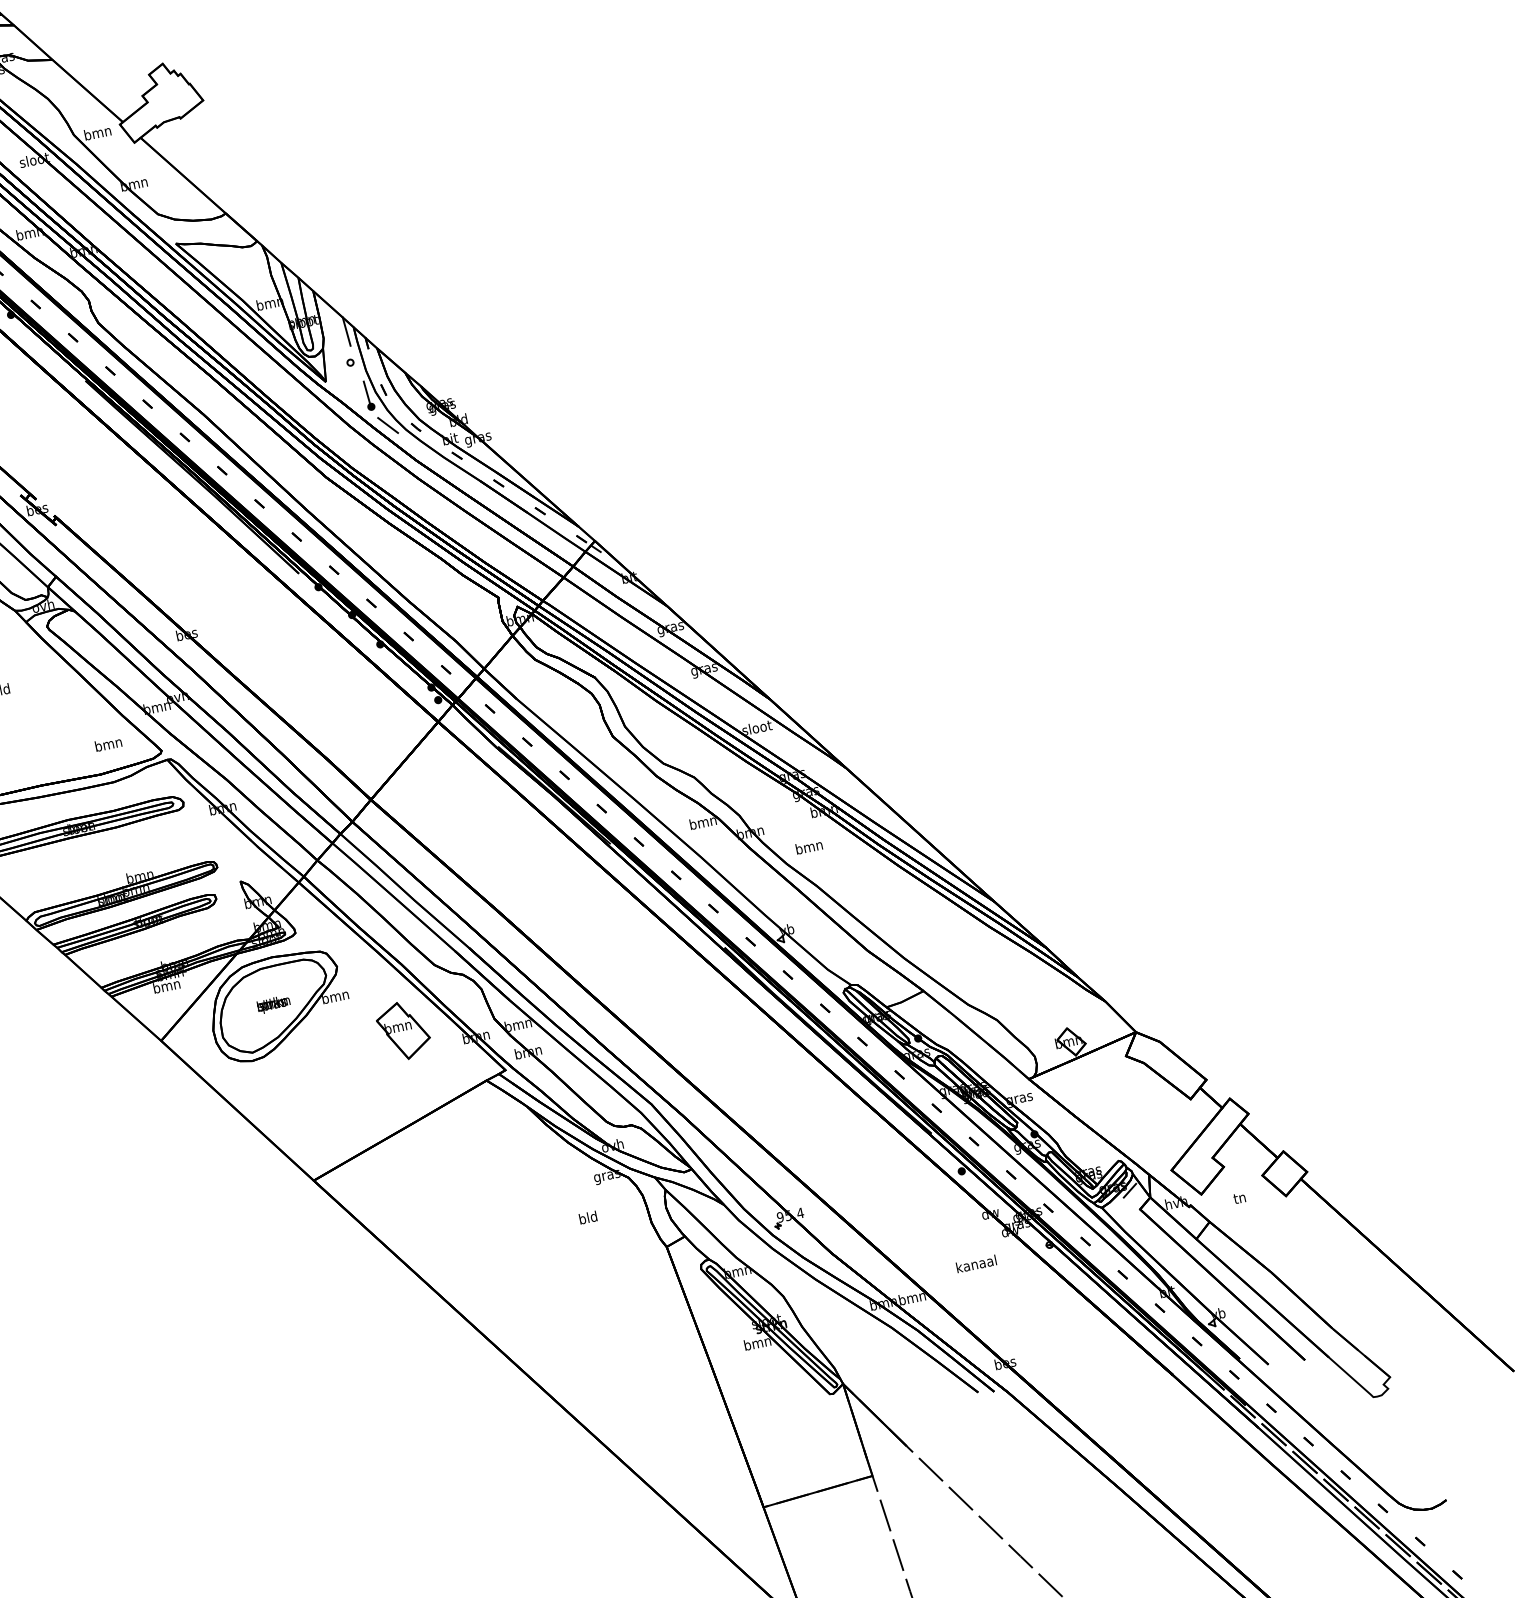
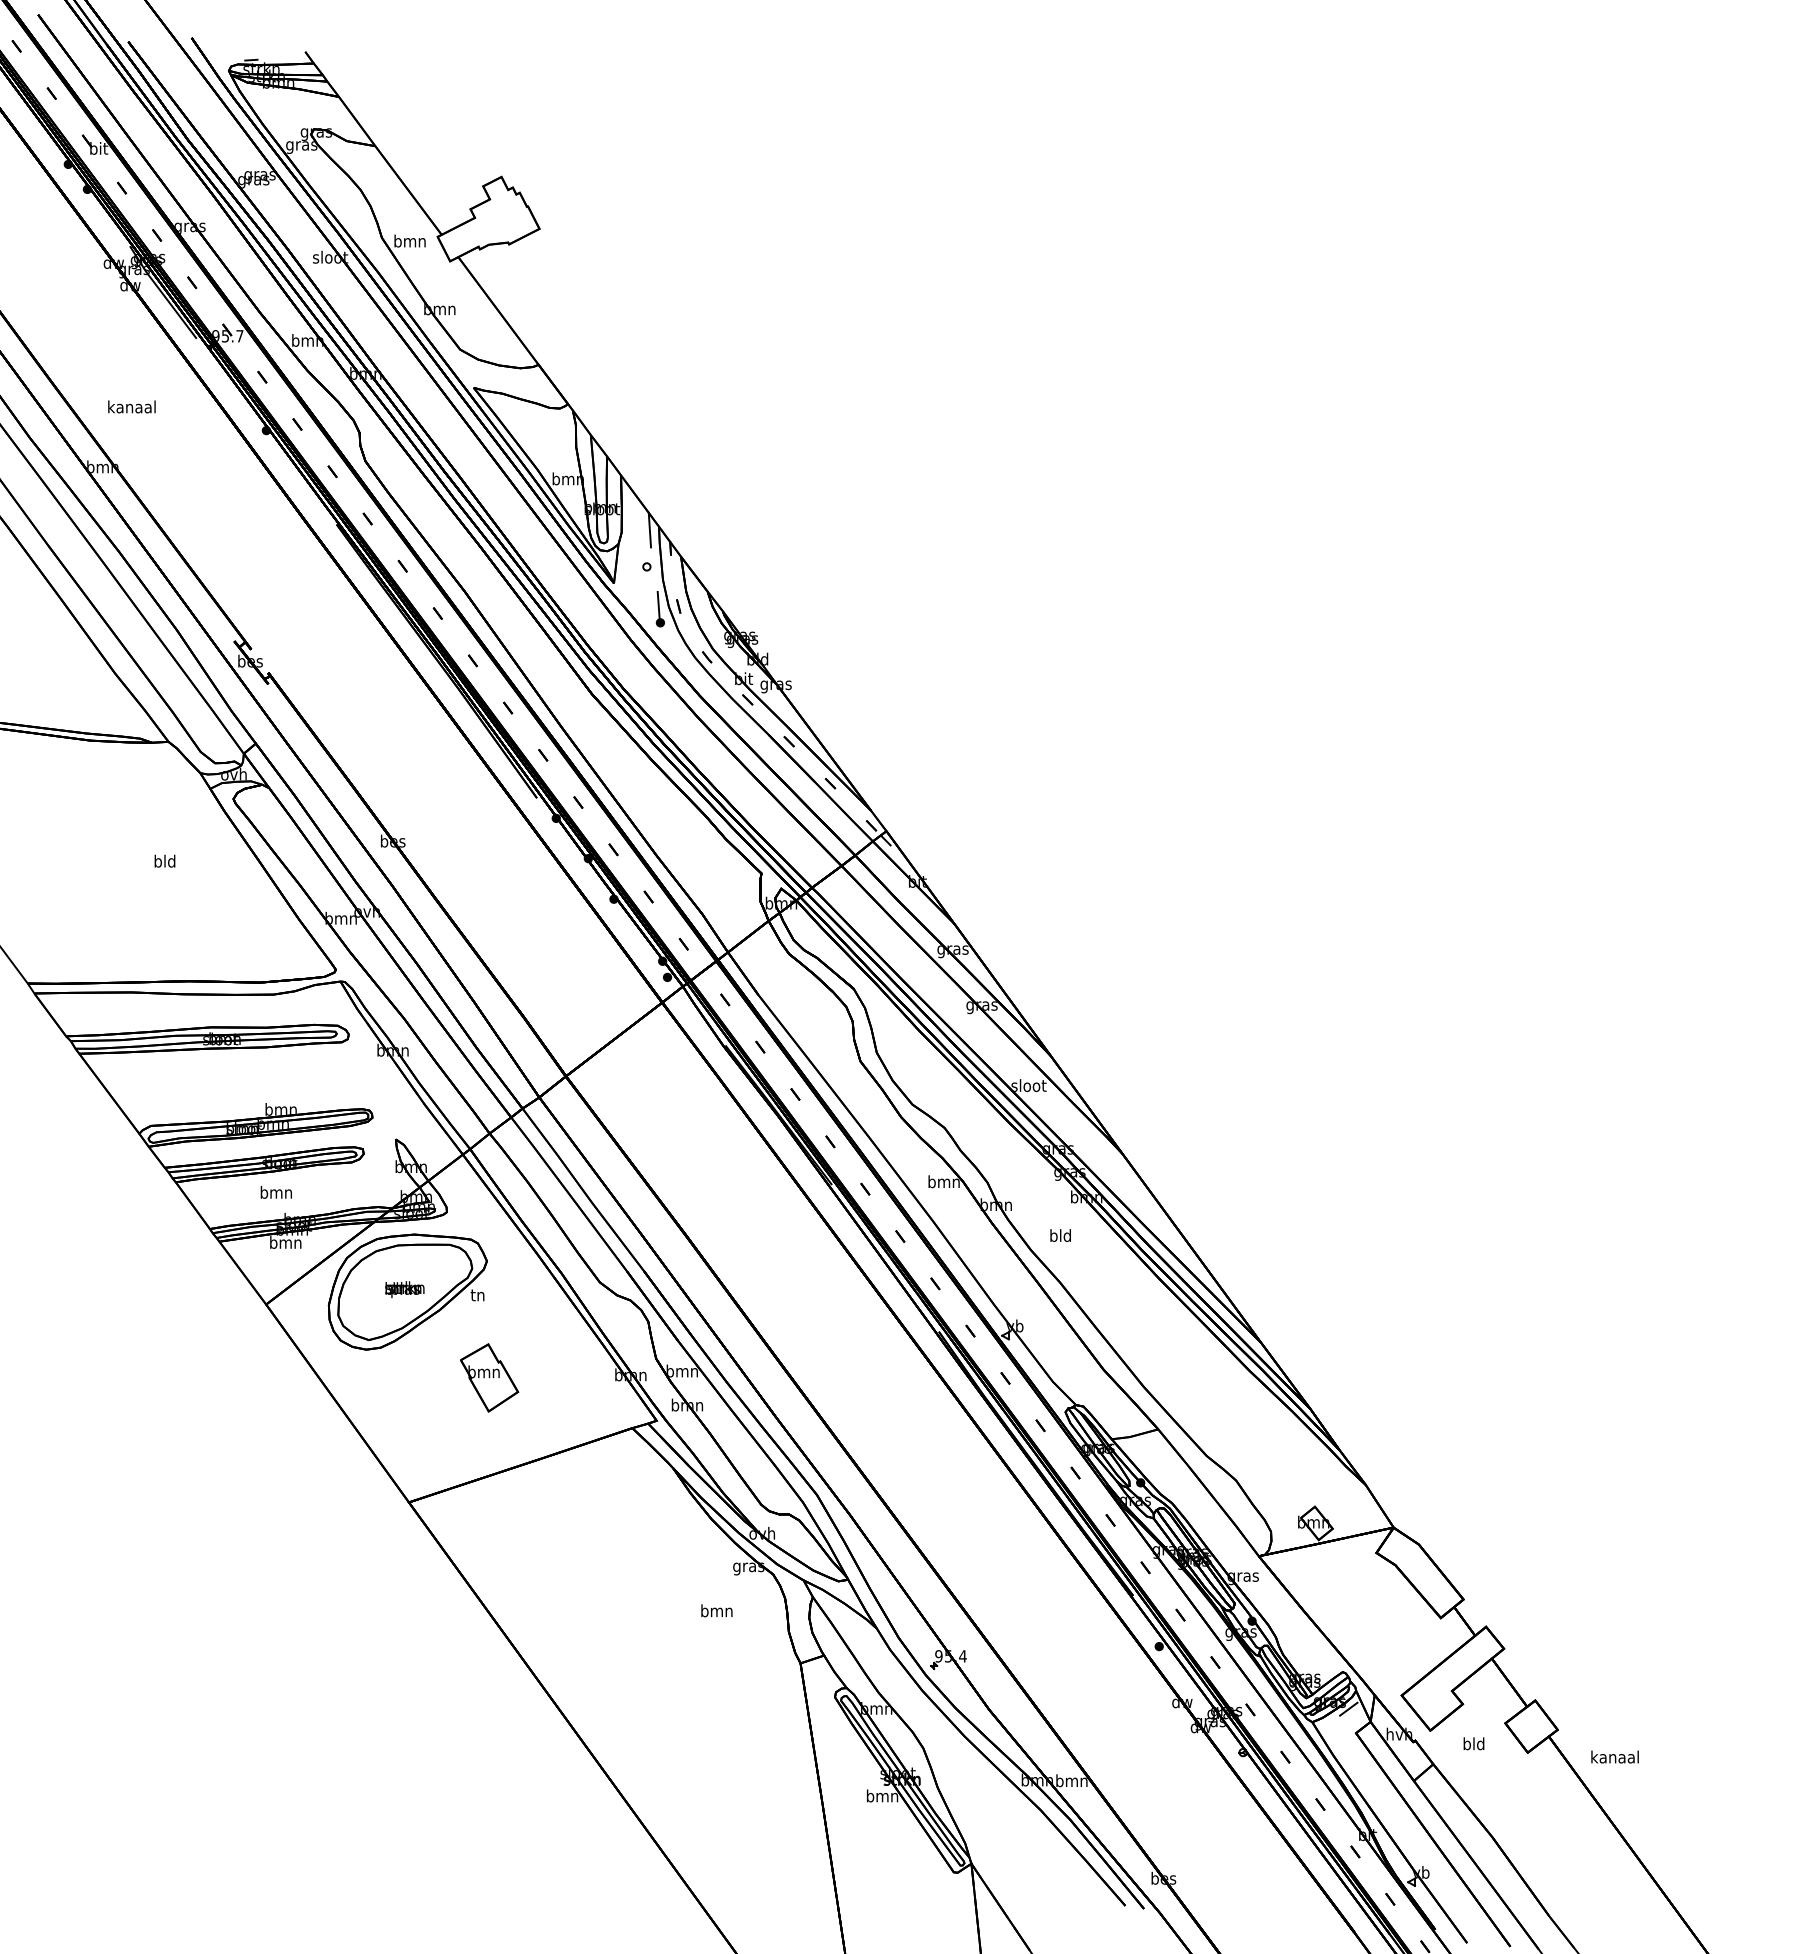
line: (387, 425) -> (674, 648), removed
text: (107, 744) -> (275, 1192), moved
text: (809, 846) -> (1060, 1235), bmn -> bld
text: (335, 996) -> (477, 1295), bmn -> tn
part: (403, 1030) -> (489, 1377), moved
text: (1239, 1197) -> (1473, 1743), tn -> bld
text: (587, 1217) -> (716, 1610), bld -> bmn
text: (975, 1263) -> (1614, 1756), moved

